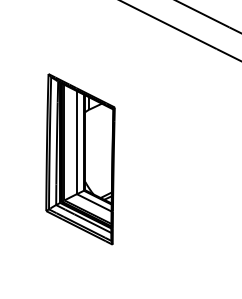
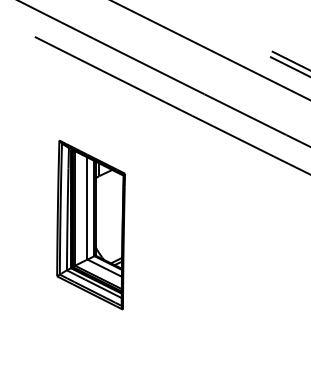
part: (79, 159) -> (90, 225), moved

